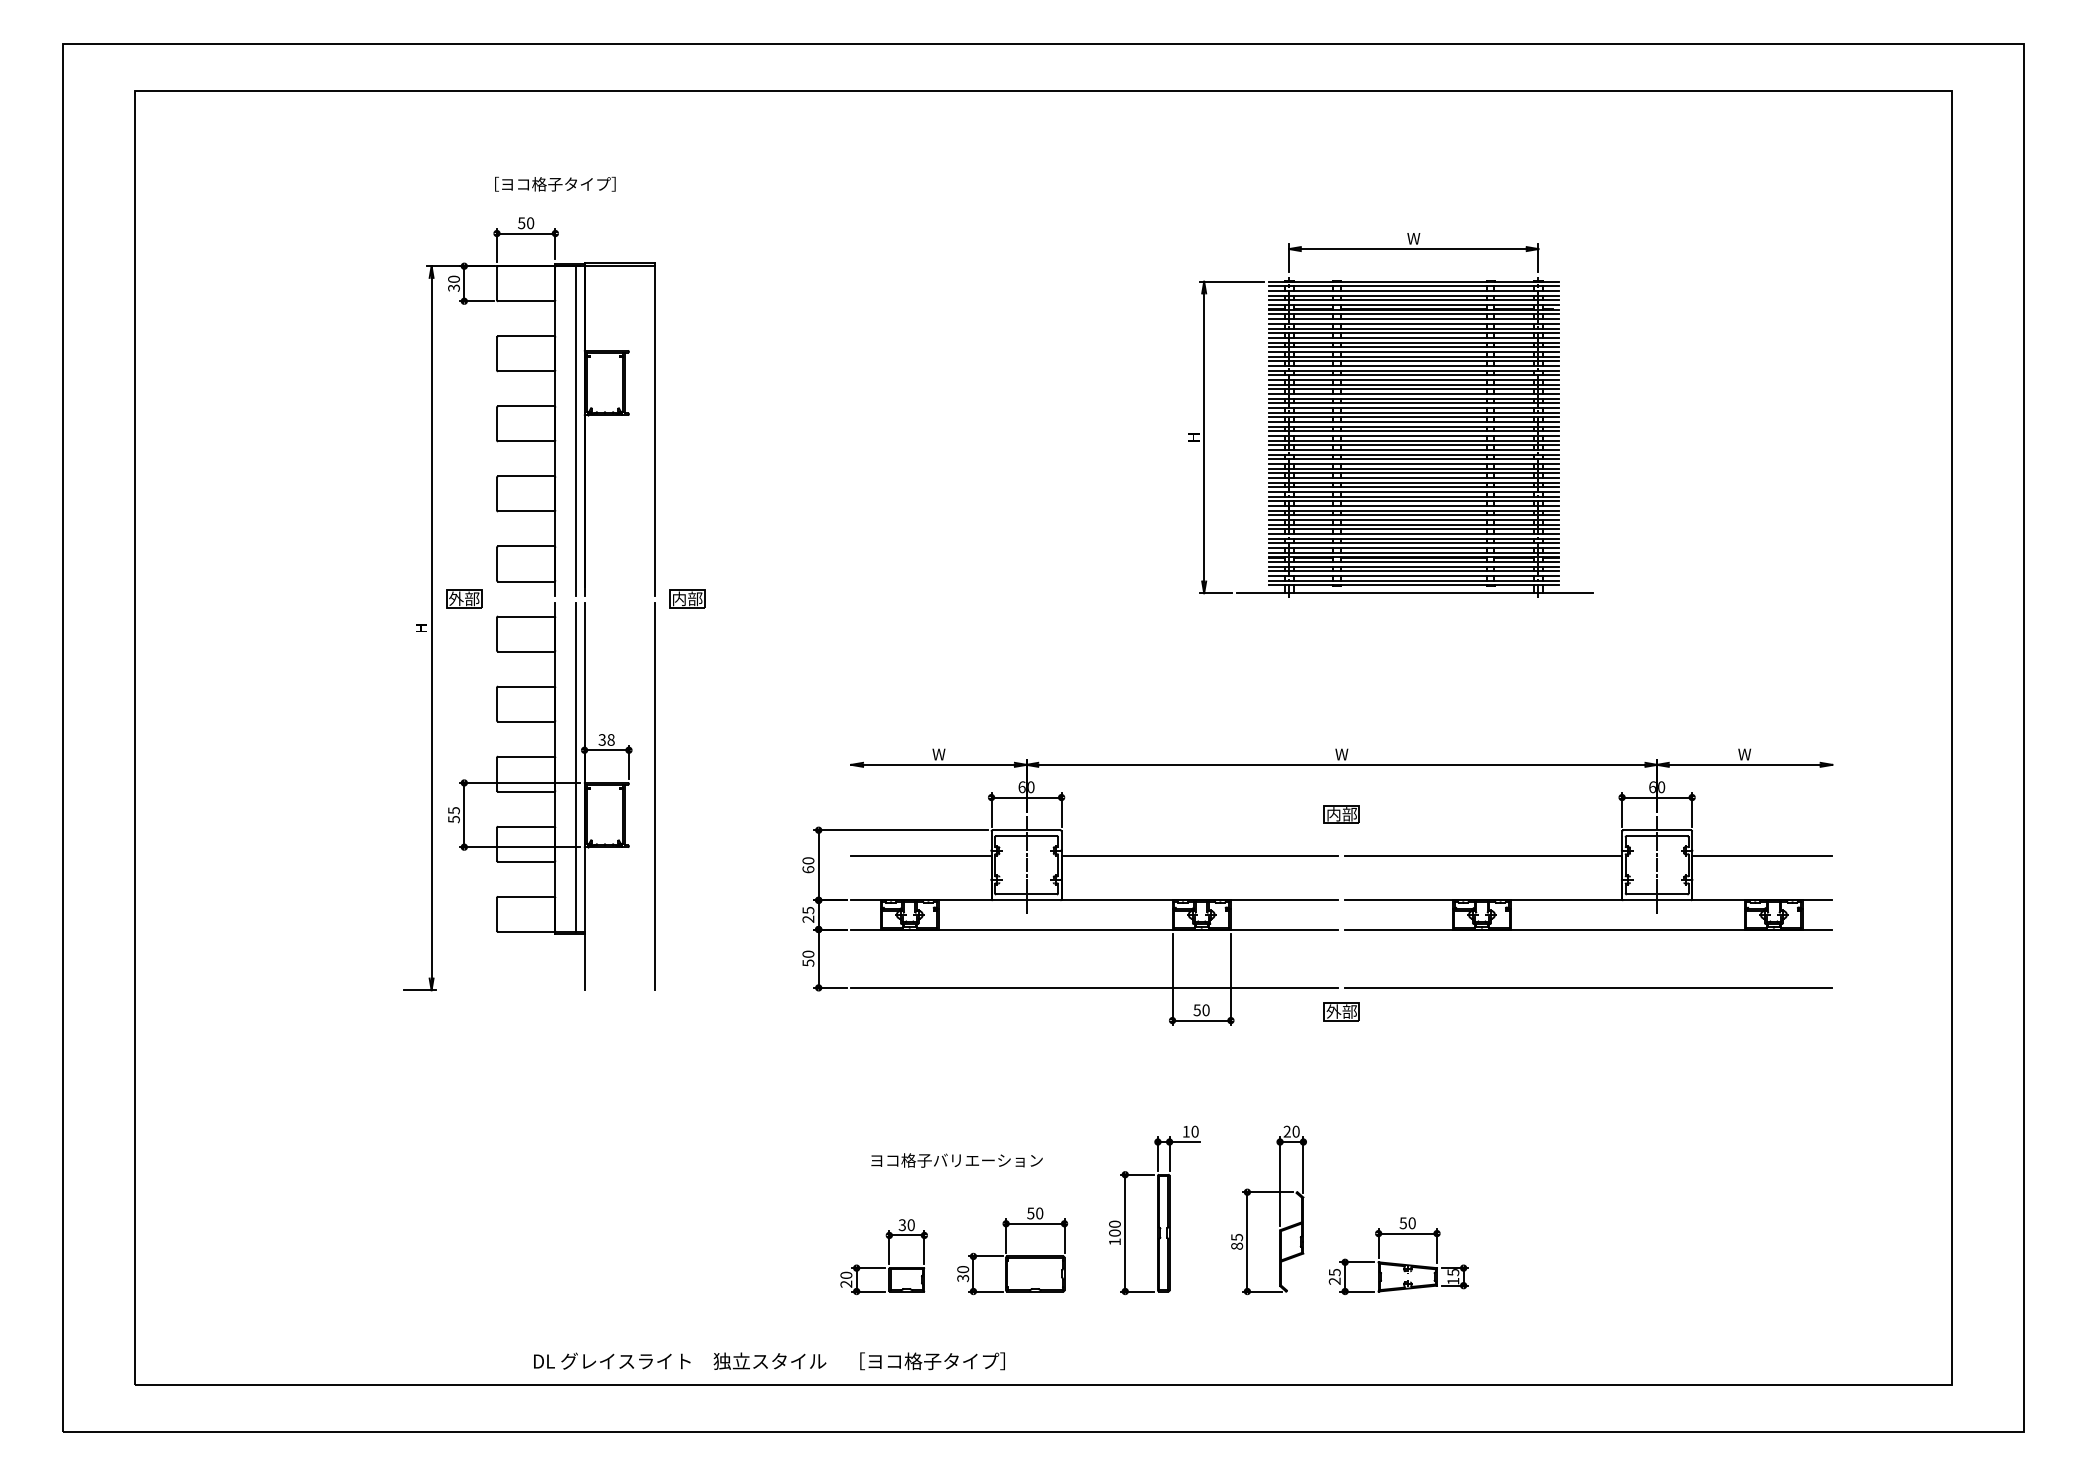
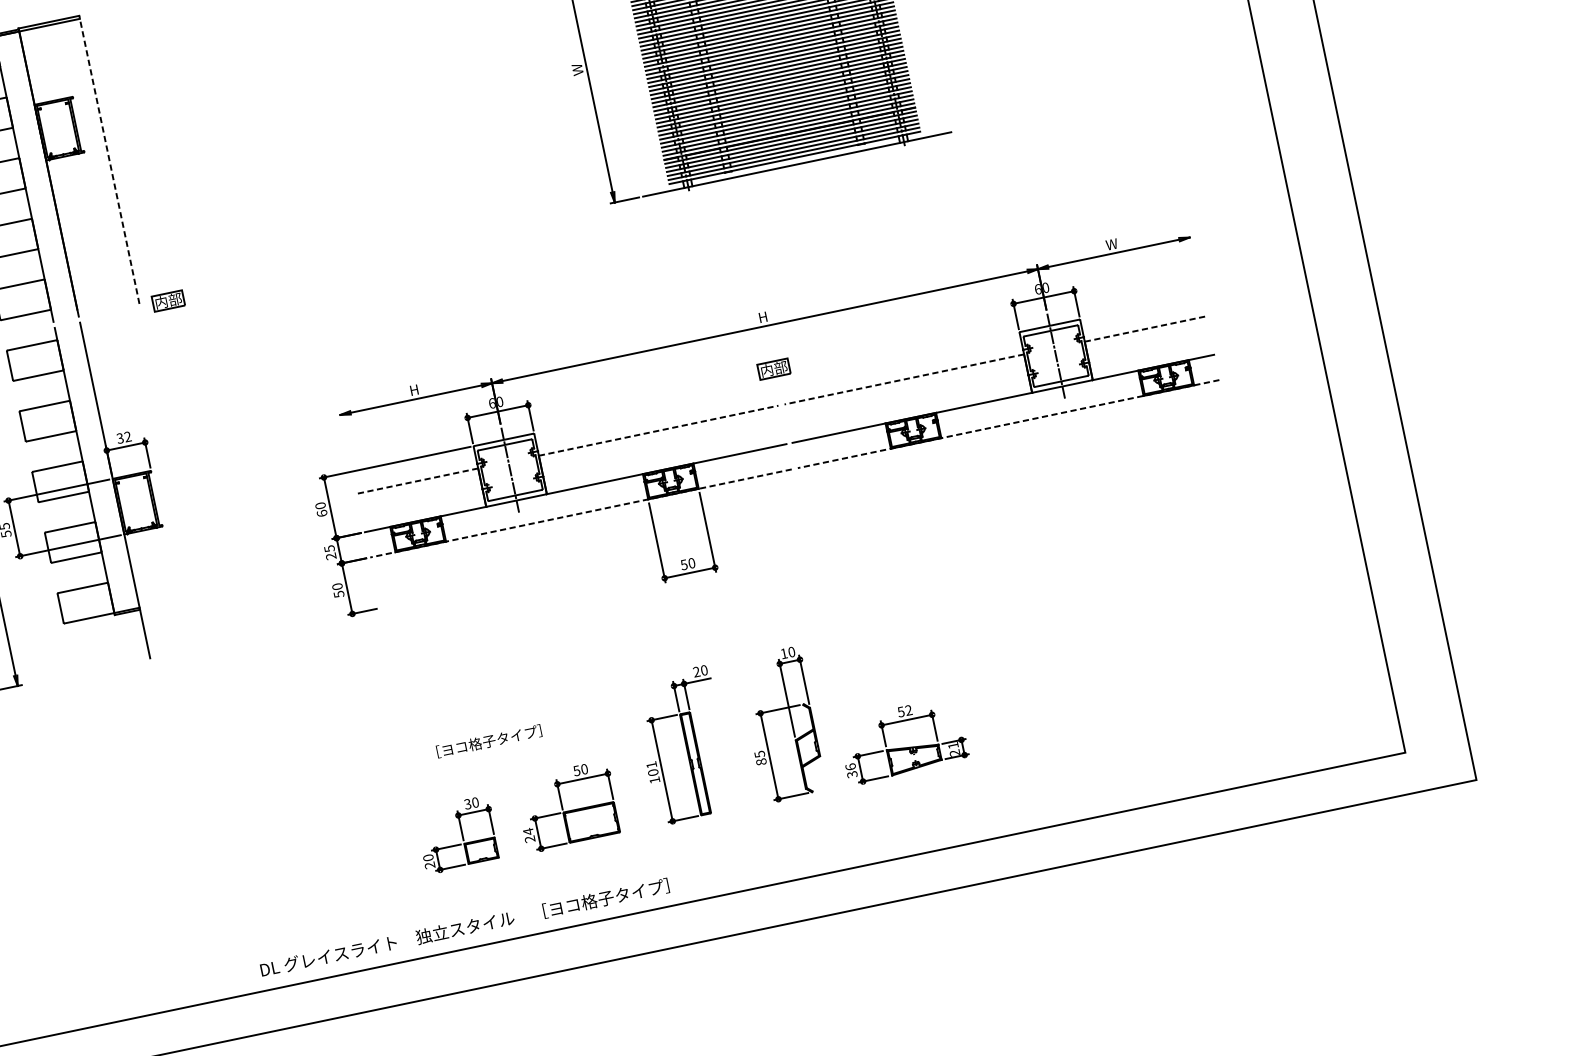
line: (654, 428) -> (109, 159), solid -> dashed
line: (575, 430) -> (41, 175), removed
text: (1193, 437) -> (577, 69), H -> W
text: (610, 739) -> (127, 436), 38 -> 32
text: (938, 754) -> (413, 390), W -> H
text: (1341, 754) -> (762, 317), W -> H
line: (575, 766) -> (101, 466), removed
line: (654, 796) -> (175, 477), removed
line: (920, 855) -> (416, 480), solid -> dashed
line: (1200, 855) -> (659, 430), solid -> dashed
line: (1483, 855) -> (904, 379), solid -> dashed
line: (1762, 855) -> (1145, 328), solid -> dashed
line: (1094, 929) -> (580, 513), solid -> dashed
line: (1588, 929) -> (1008, 424), solid -> dashed
line: (1094, 987) -> (591, 563), removed
line: (1588, 987) -> (1018, 474), removed
part: (1341, 1011) -> (809, 539), removed
text: (1185, 1131) -> (695, 671), 10 -> 20
text: (1286, 1131) -> (783, 653), 20 -> 10
text: (956, 1160) -> (502, 738), ヨコ格子バリエーション -> ［ヨコ格子タイプ］
text: (1114, 1223) -> (651, 764), 100 -> 101
text: (1411, 1223) -> (908, 710), 50 -> 52
text: (963, 1273) -> (529, 835), 30 -> 24
text: (1334, 1276) -> (851, 770), 25 -> 36
text: (1453, 1276) -> (954, 748), 15 -> 21
text: (769, 1361) -> (464, 928), moved

